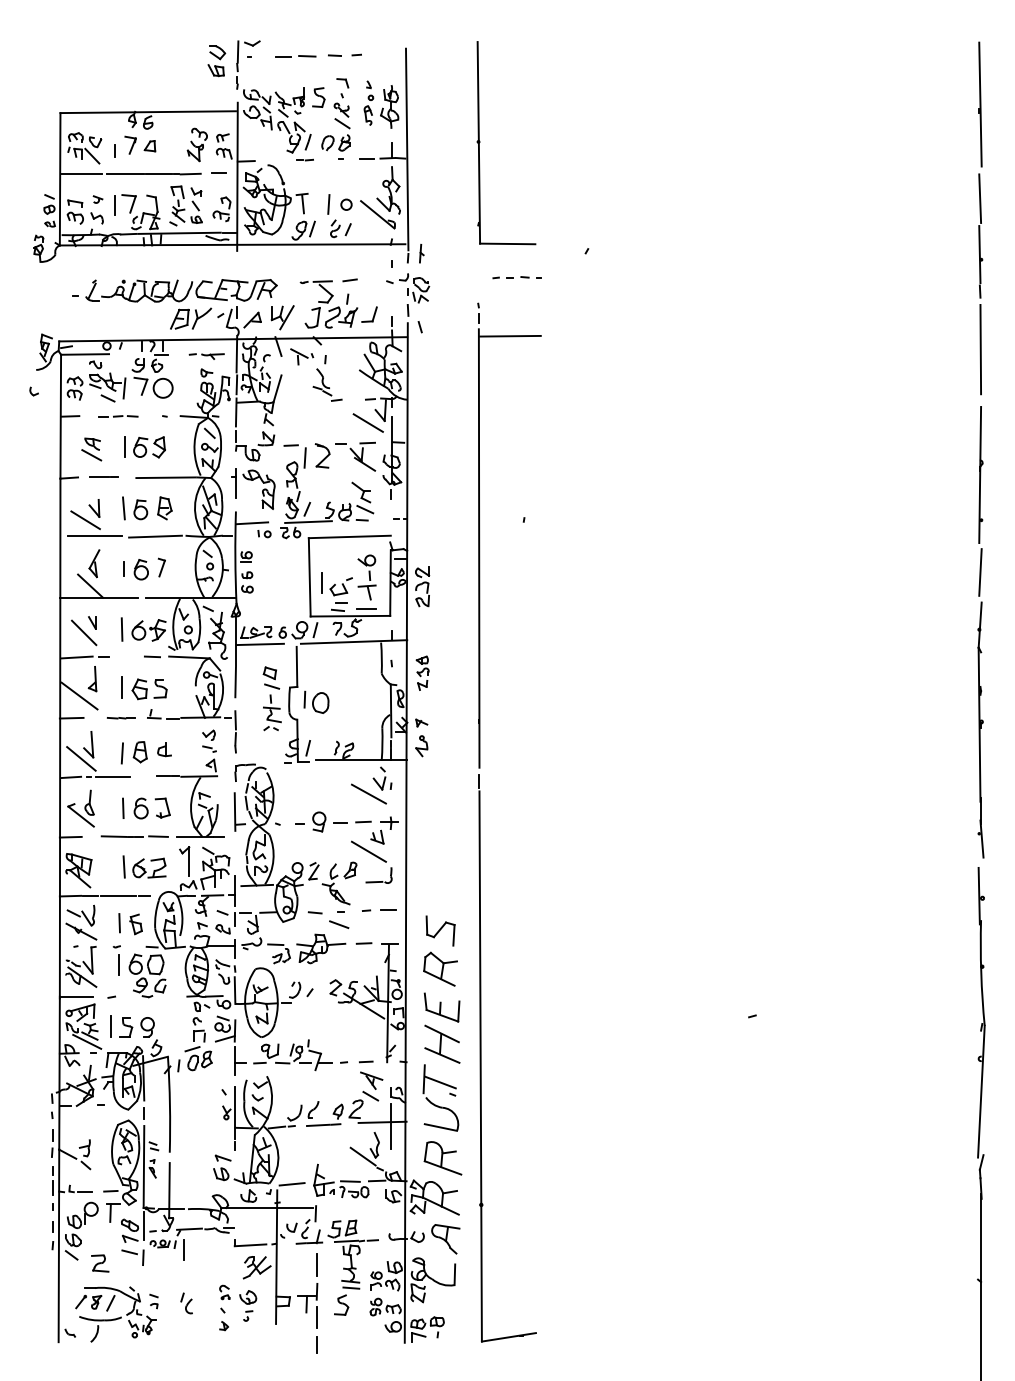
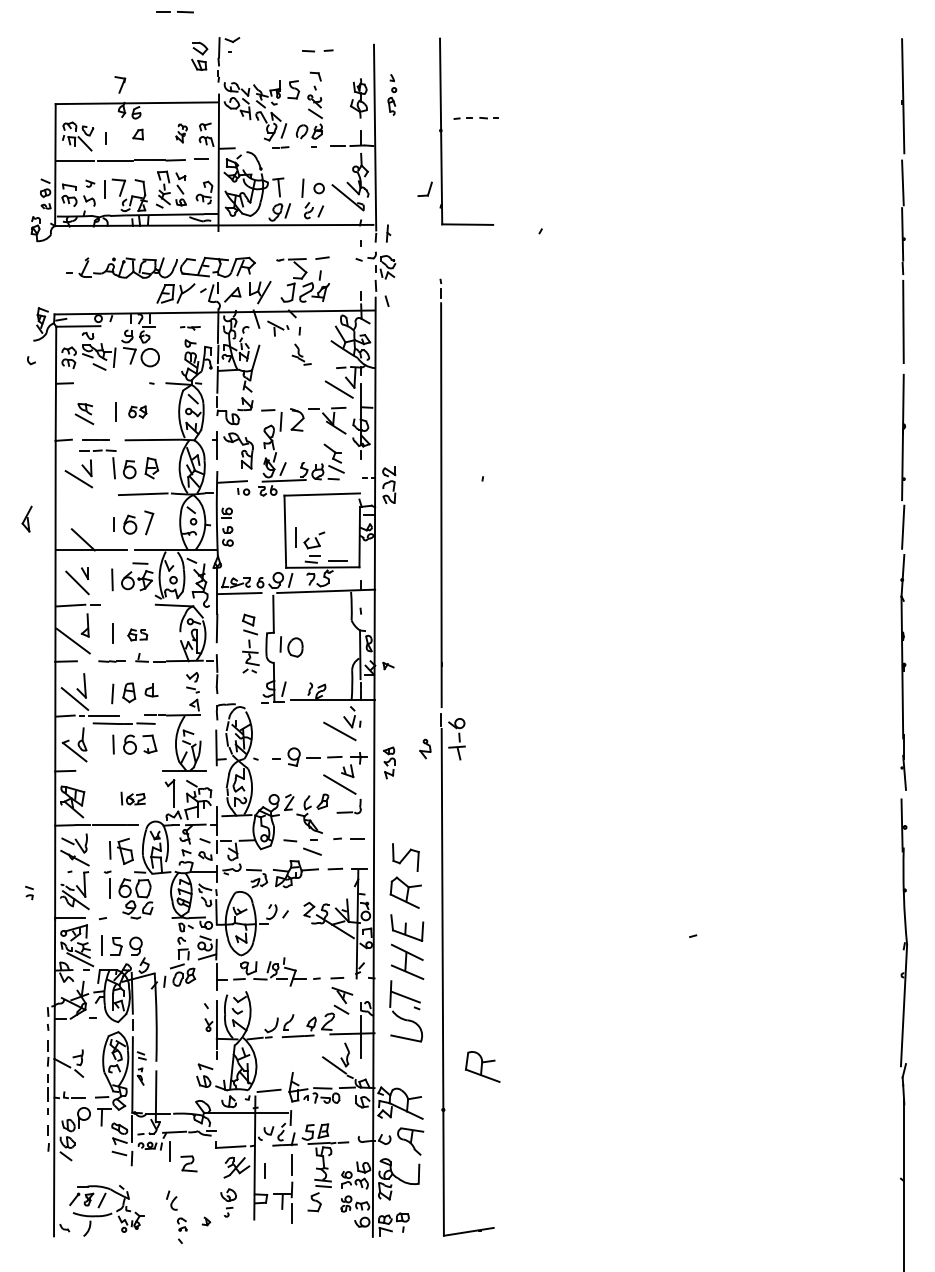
line: (298, 56) -> (177, 12), moved
part: (368, 102) -> (391, 94), moved
part: (130, 144) -> (120, 84), moved
part: (196, 144) -> (181, 133), size x0.6
part: (516, 277) -> (475, 118), moved
part: (369, 314) -> (425, 189), moved
line: (510, 335) -> (470, 308), removed
part: (206, 356) -> (190, 328), size x0.6
part: (327, 384) -> (301, 354), size x0.7
line: (118, 416) -> (98, 450), moved
part: (149, 447) -> (137, 412), size x0.6
line: (94, 536) -> (87, 494), removed
part: (94, 563) -> (27, 519), moved
part: (161, 567) -> (148, 522), size x1.4
part: (366, 577) -> (456, 739), moved
part: (422, 586) -> (389, 484), moved
line: (152, 656) -> (140, 563), moved
part: (422, 672) -> (389, 762), moved
part: (149, 689) -> (137, 635), size x0.6
part: (421, 746) -> (425, 749), moved
line: (134, 836) -> (123, 723), moved
part: (144, 866) -> (133, 798), size x0.6
part: (135, 924) -> (124, 851), size x1.4
part: (442, 1158) -> (482, 1067), moved
part: (100, 1263) -> (189, 1163), moved
part: (224, 1298) -> (181, 1230), moved
part: (153, 1301) -> (29, 893), moved
line: (316, 1344) -> (263, 1170), moved

